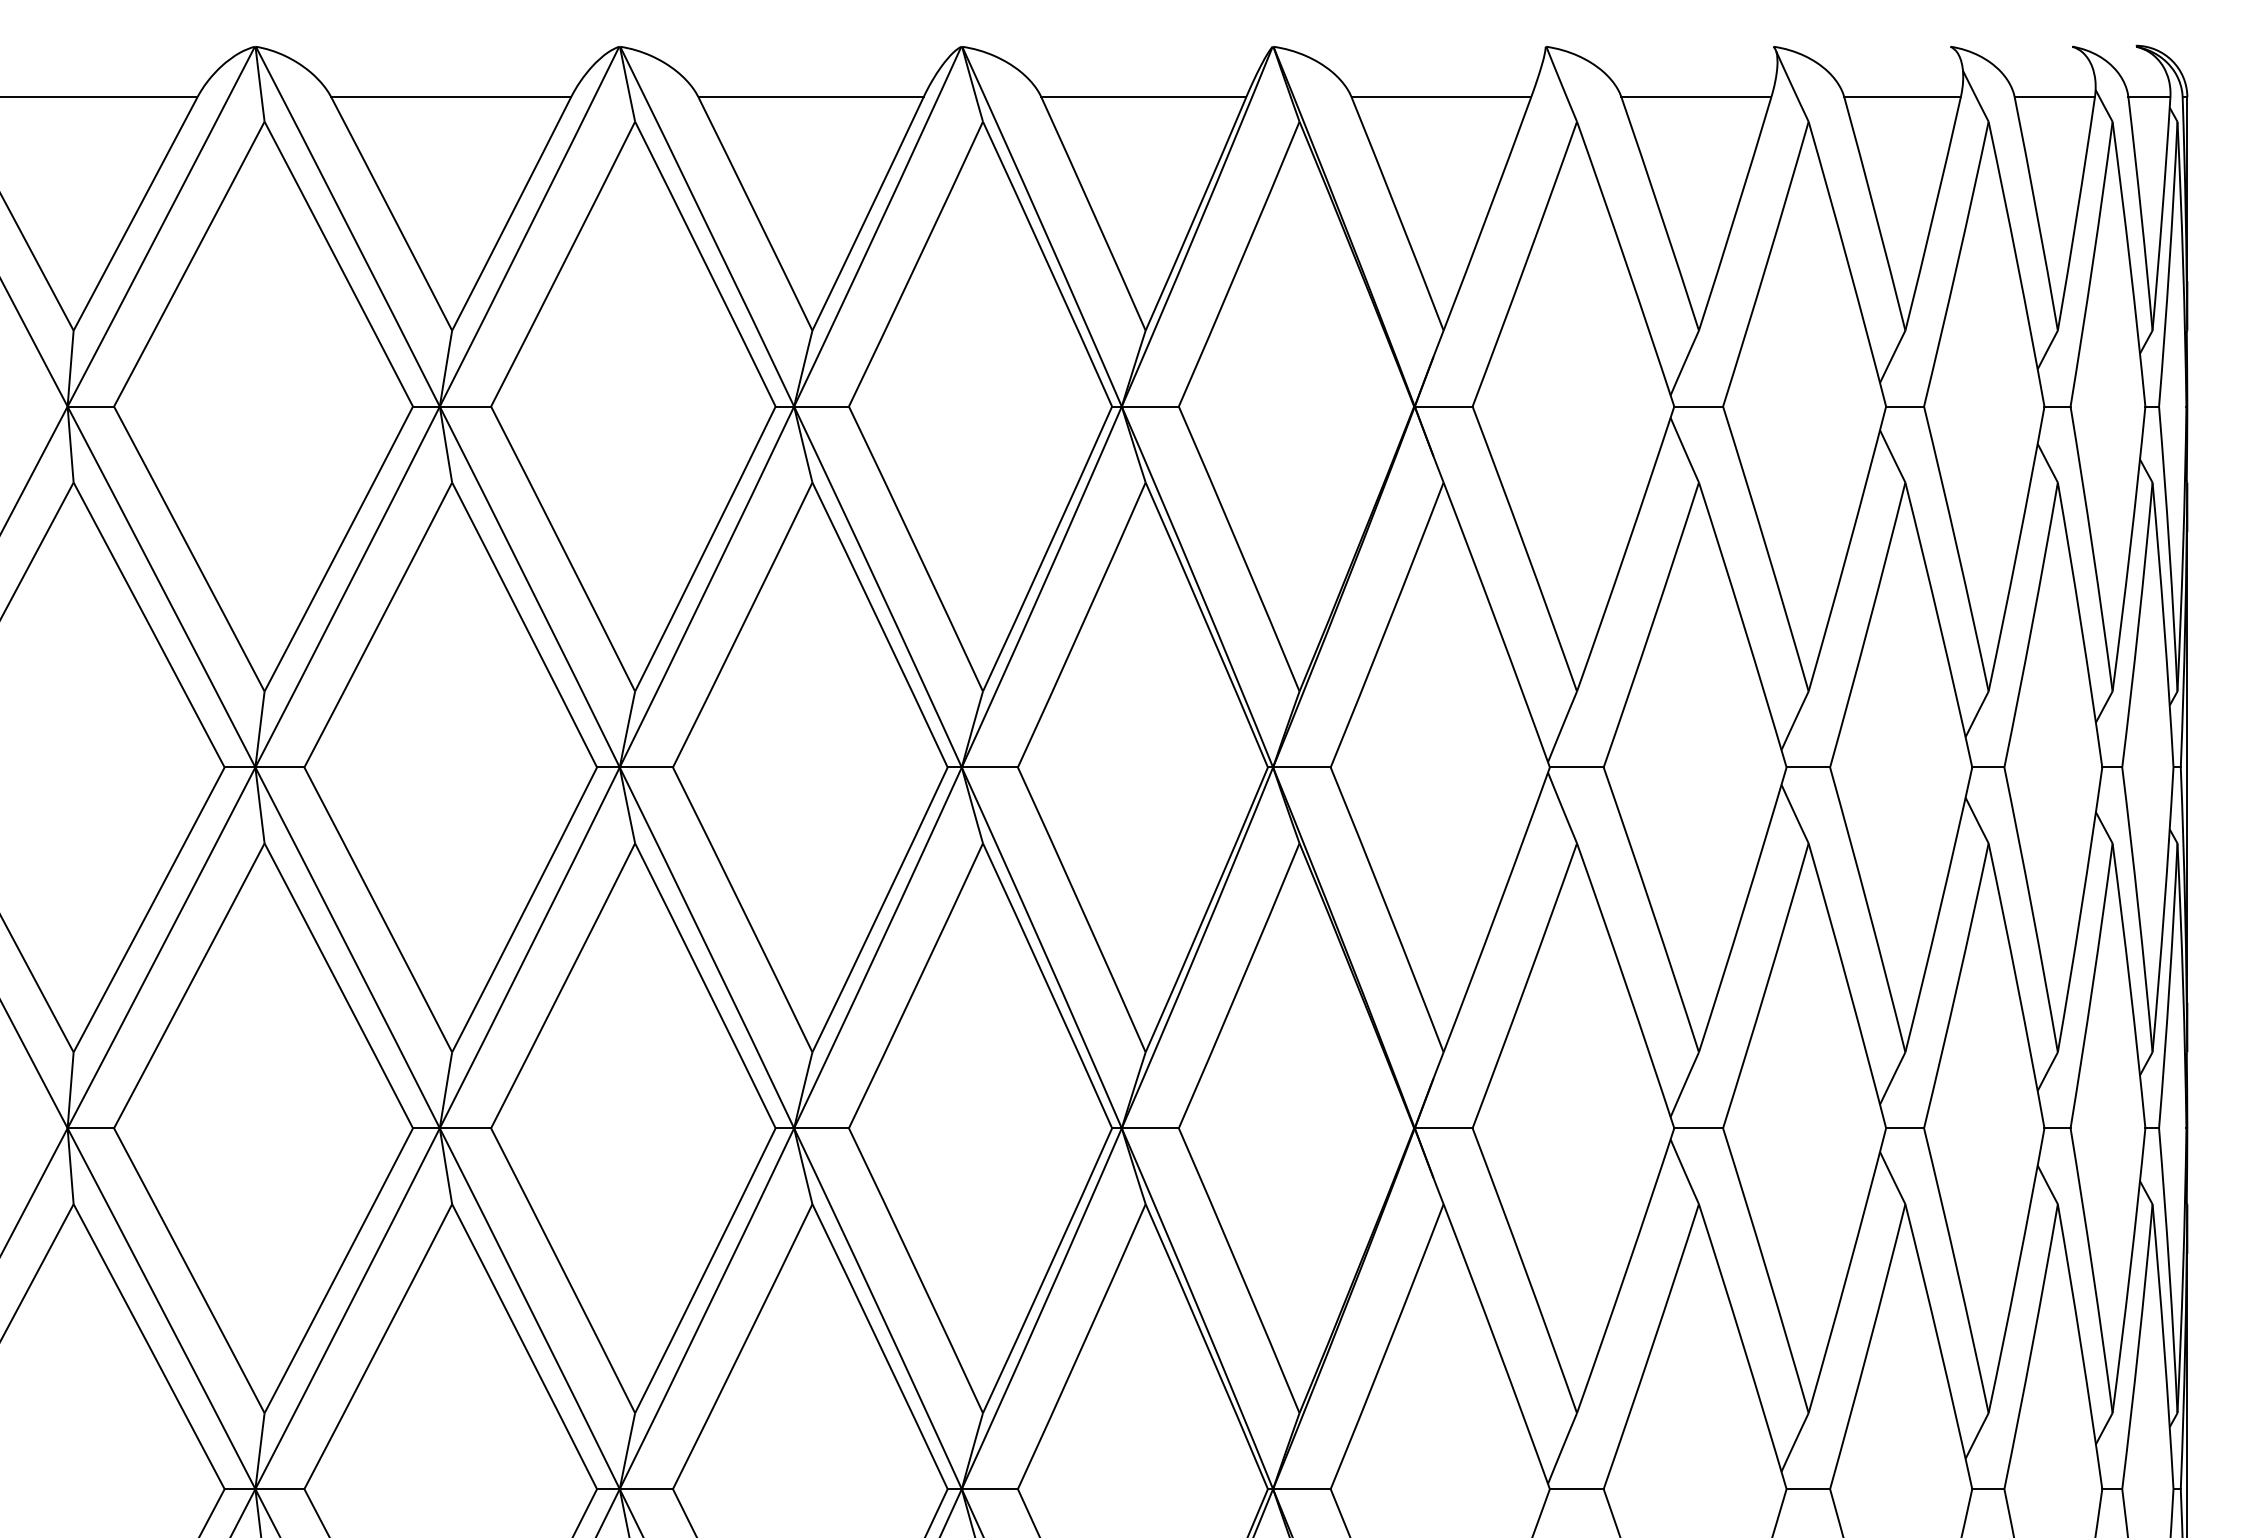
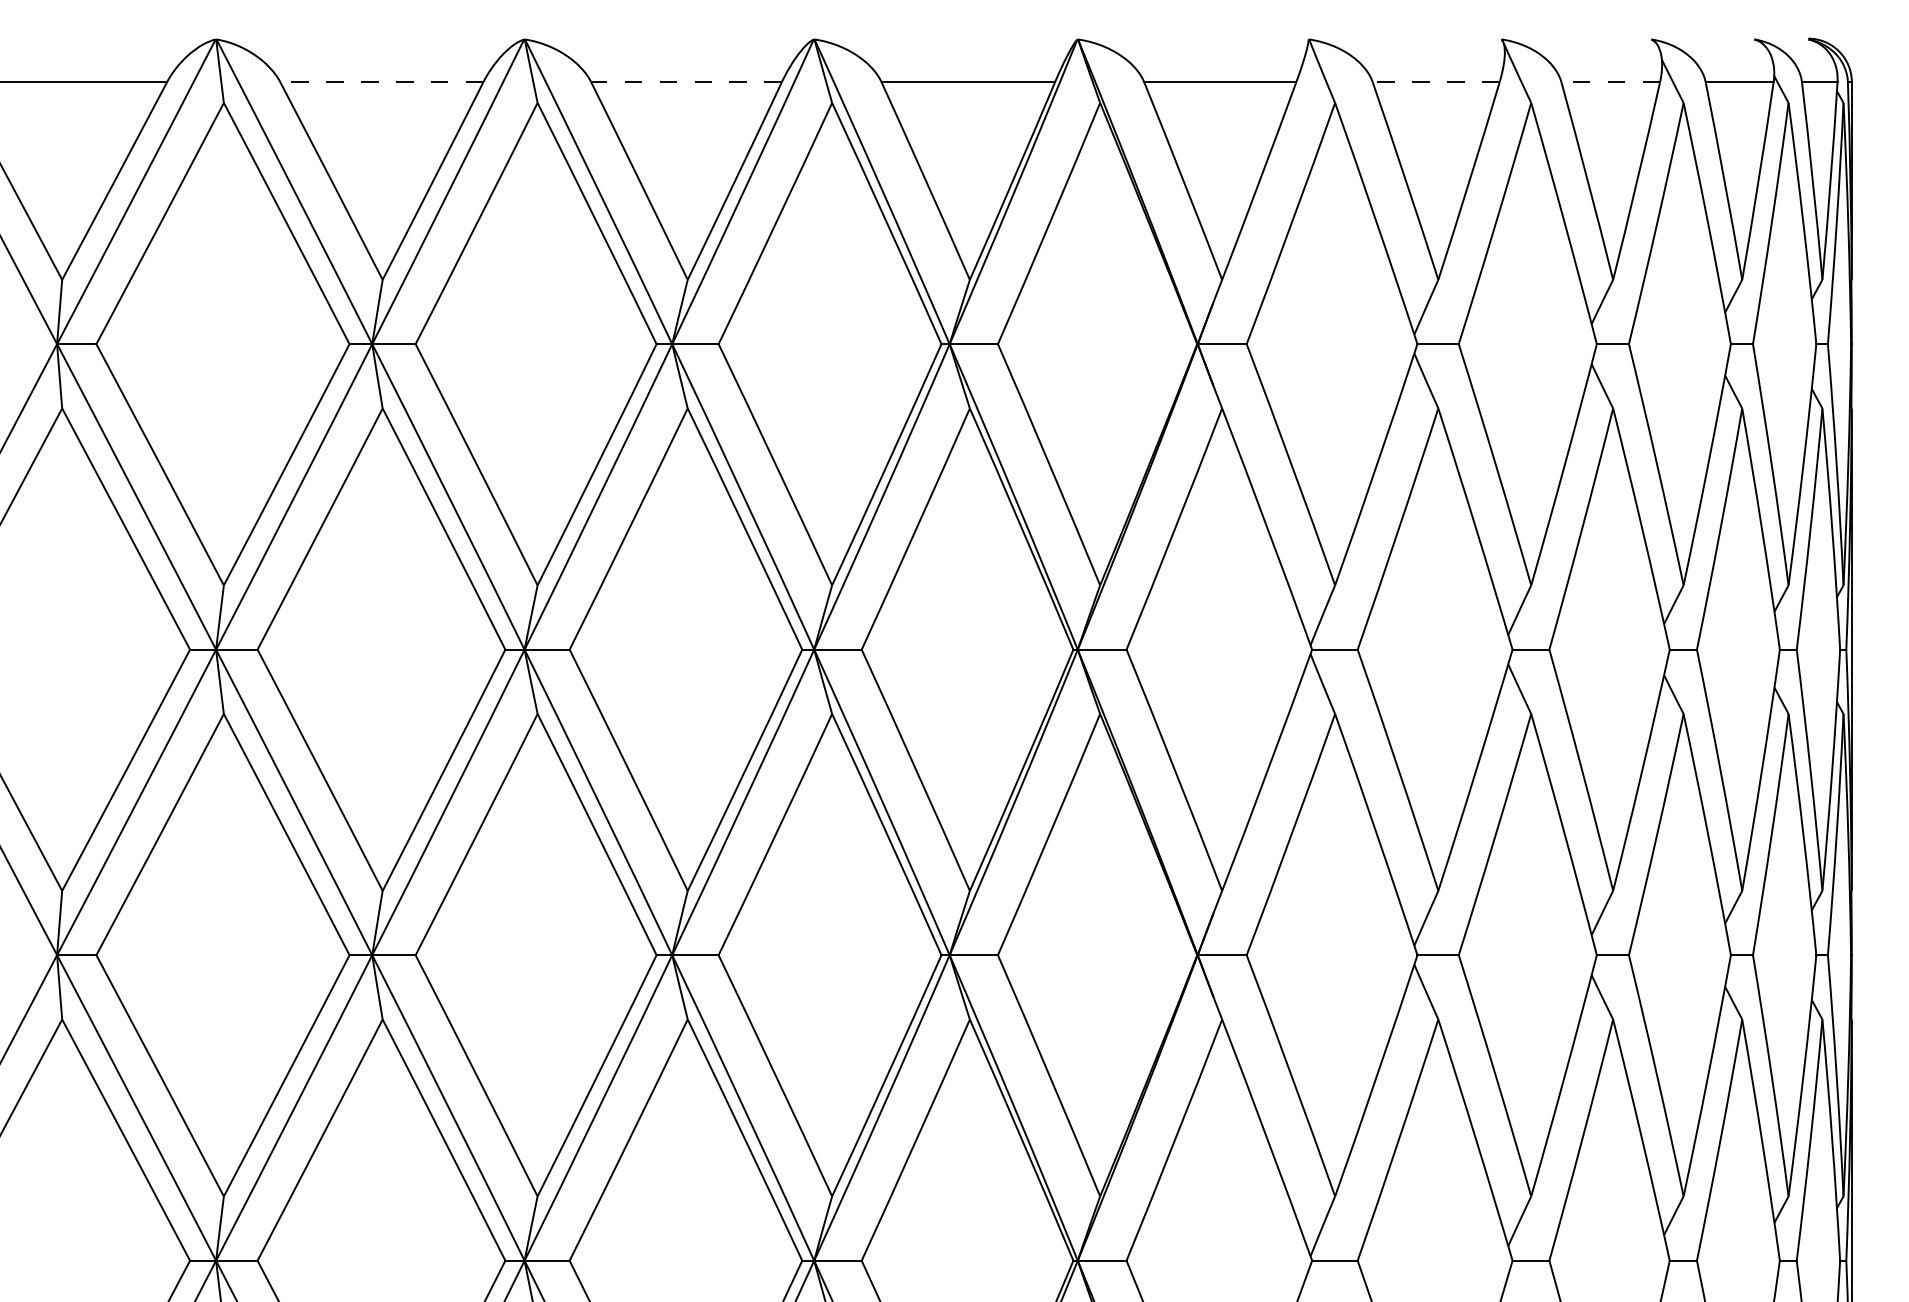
line: (451, 97) -> (382, 82), solid -> dashed
line: (811, 97) -> (686, 82), solid -> dashed
line: (1696, 97) -> (1436, 82), solid -> dashed
line: (1902, 97) -> (1610, 82), solid -> dashed

